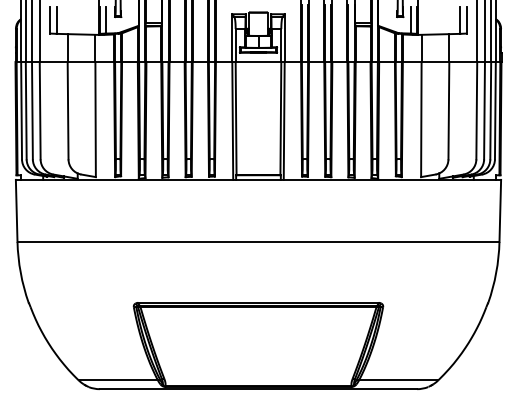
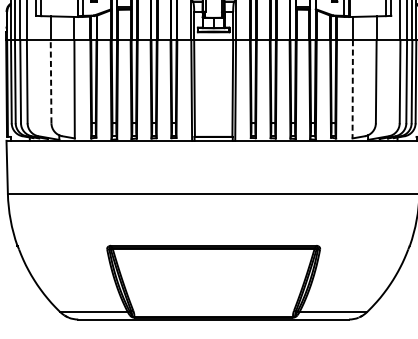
line: (68, 110) -> (51, 81), solid -> dashed
line: (421, 119) -> (352, 89), solid -> dashed

